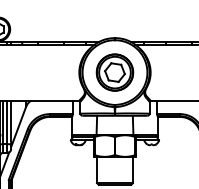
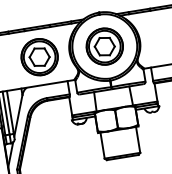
part: (48, 72) -> (39, 57), added

